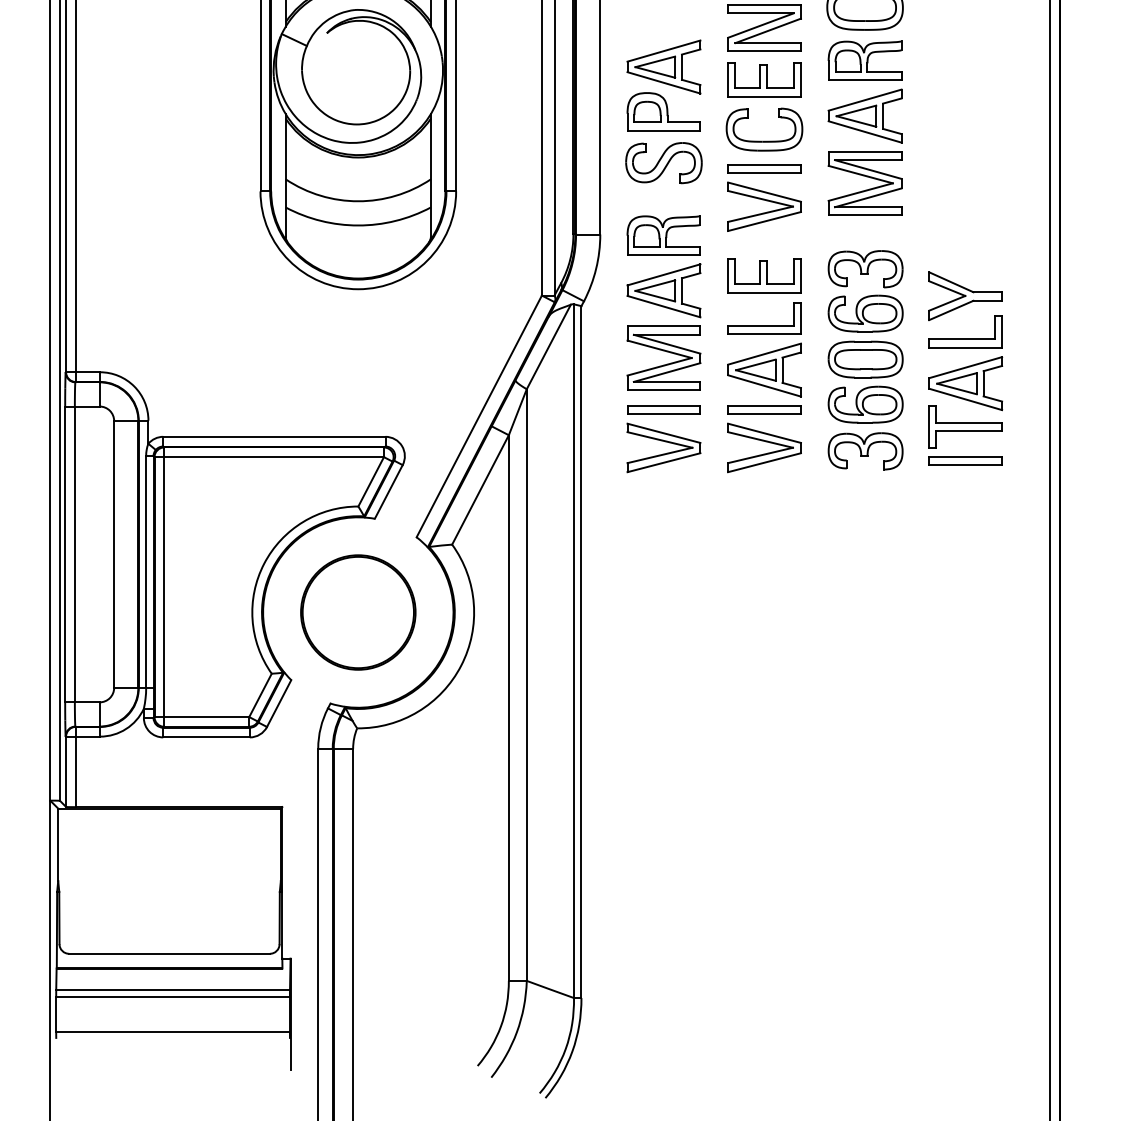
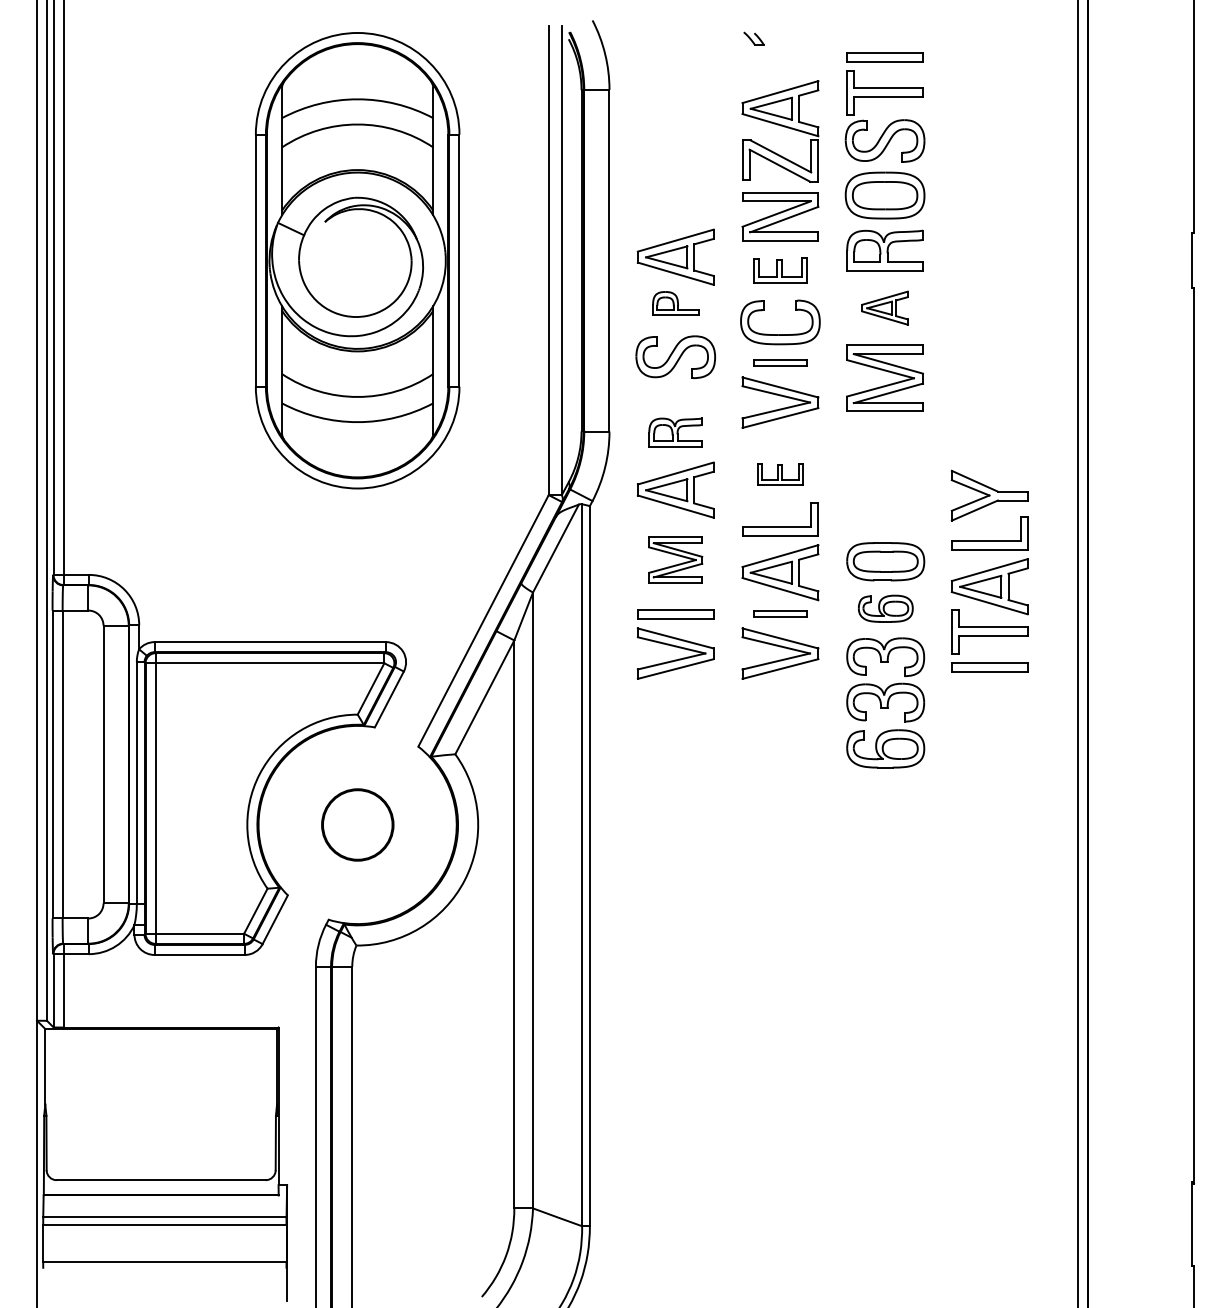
part: (764, 79) -> (780, 270), size x0.7
part: (663, 111) -> (675, 303), size x0.6
part: (864, 115) -> (884, 307), size x0.6
part: (764, 169) -> (780, 363), size x0.7
part: (663, 235) -> (675, 432), size x0.7
part: (764, 275) -> (780, 474), size x0.6
part: (865, 291) -> (885, 725), moved
part: (663, 357) -> (675, 559), size x0.7
part: (865, 404) -> (885, 608), size x0.7
part: (764, 410) -> (780, 614), size x0.7
part: (358, 612) -> (357, 824), size x0.6

